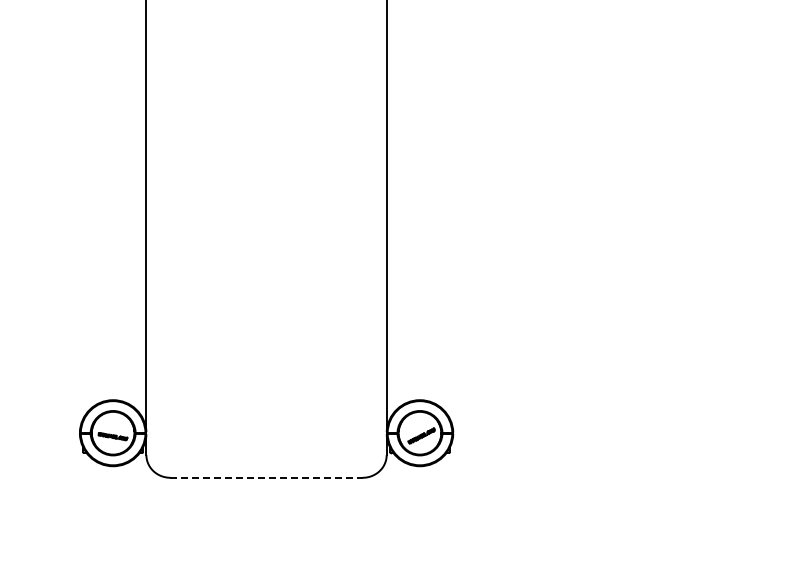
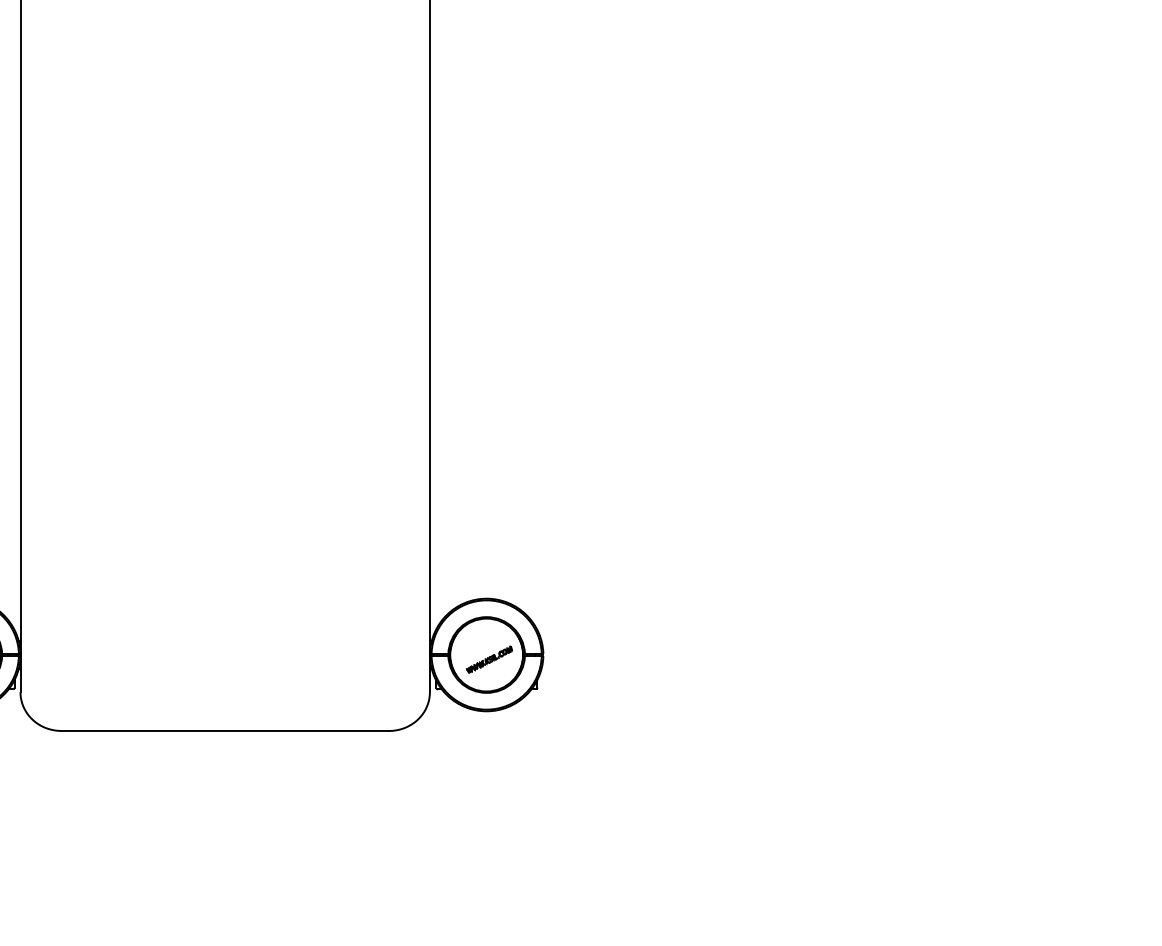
line: (267, 477) -> (226, 730), dashed -> solid

